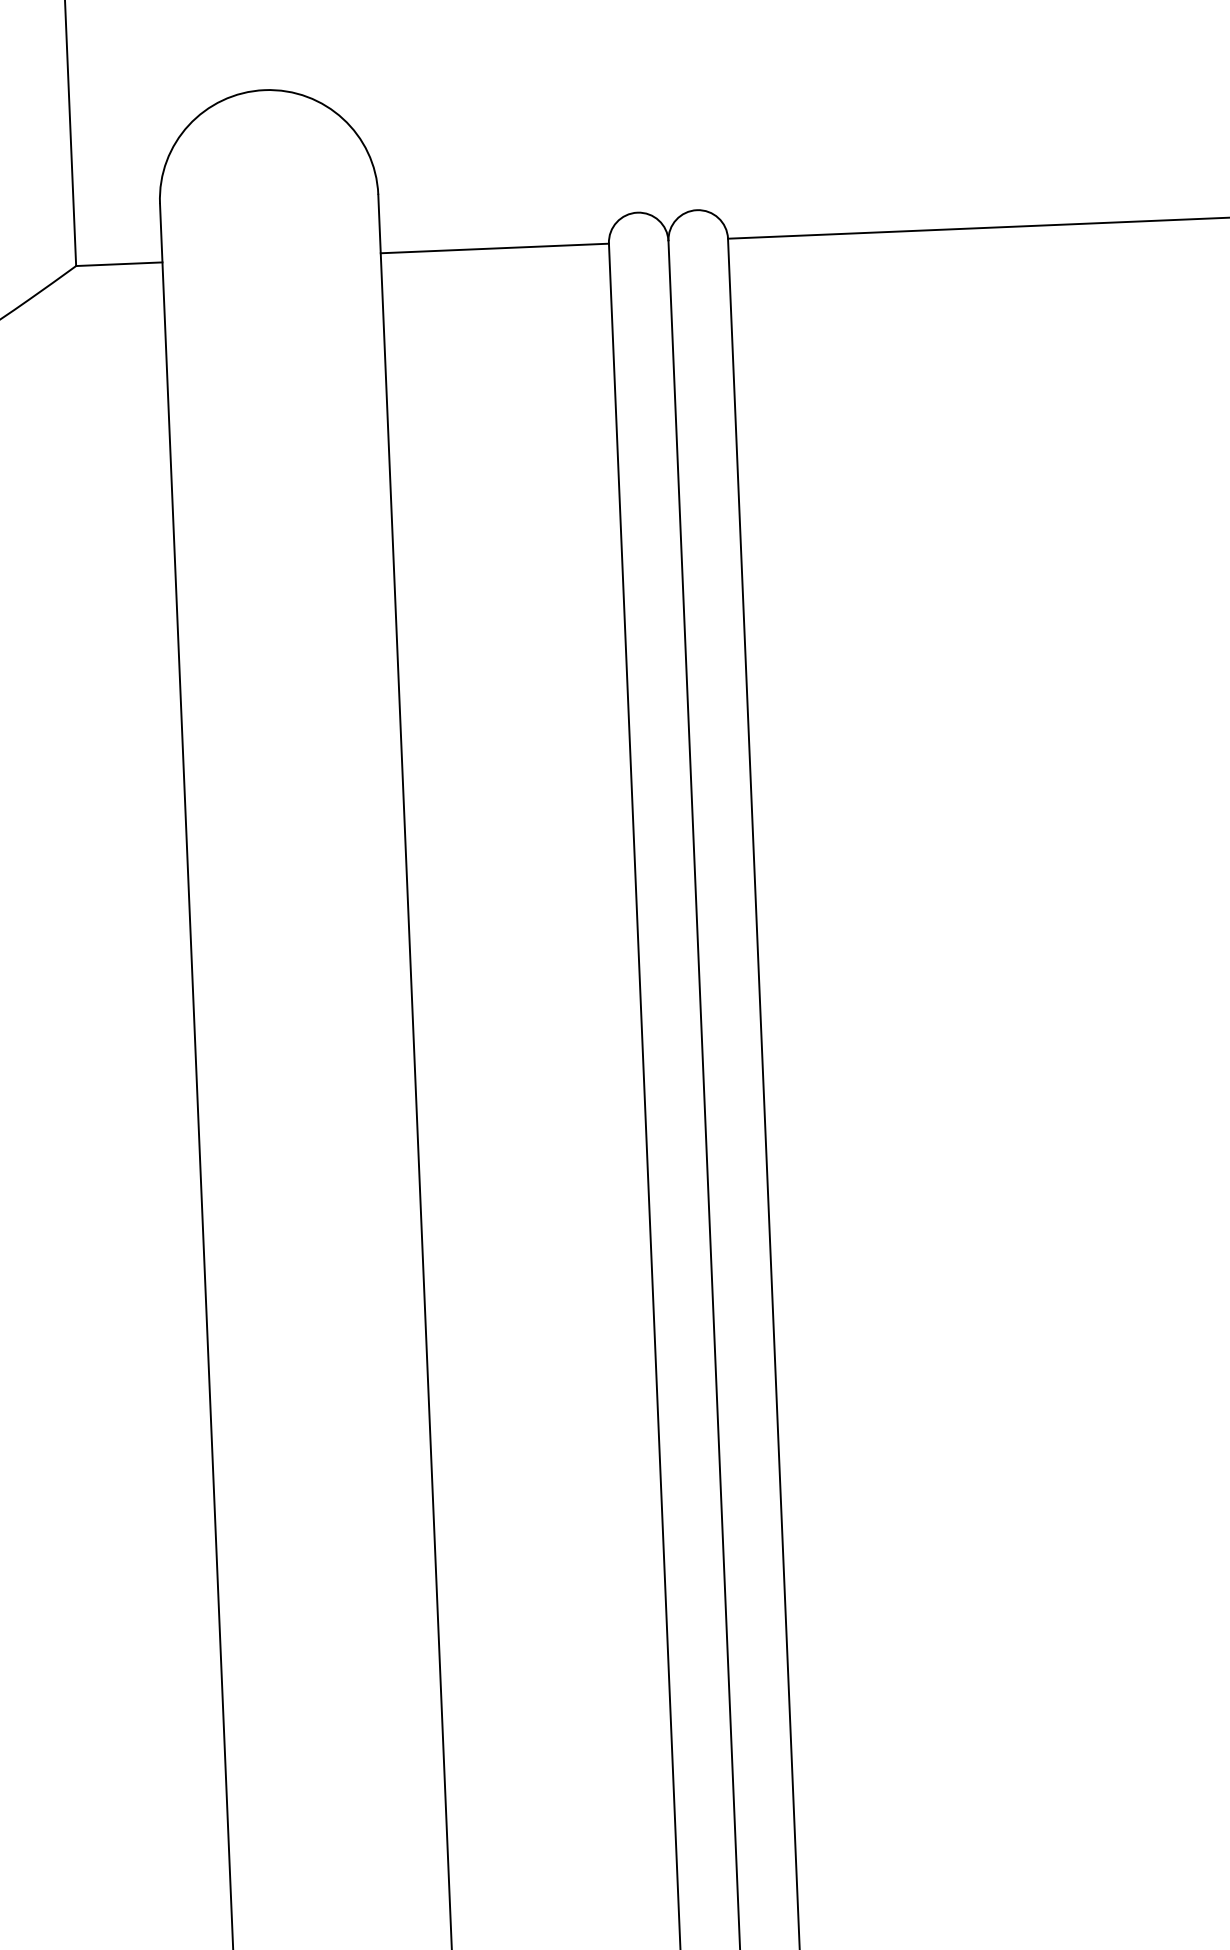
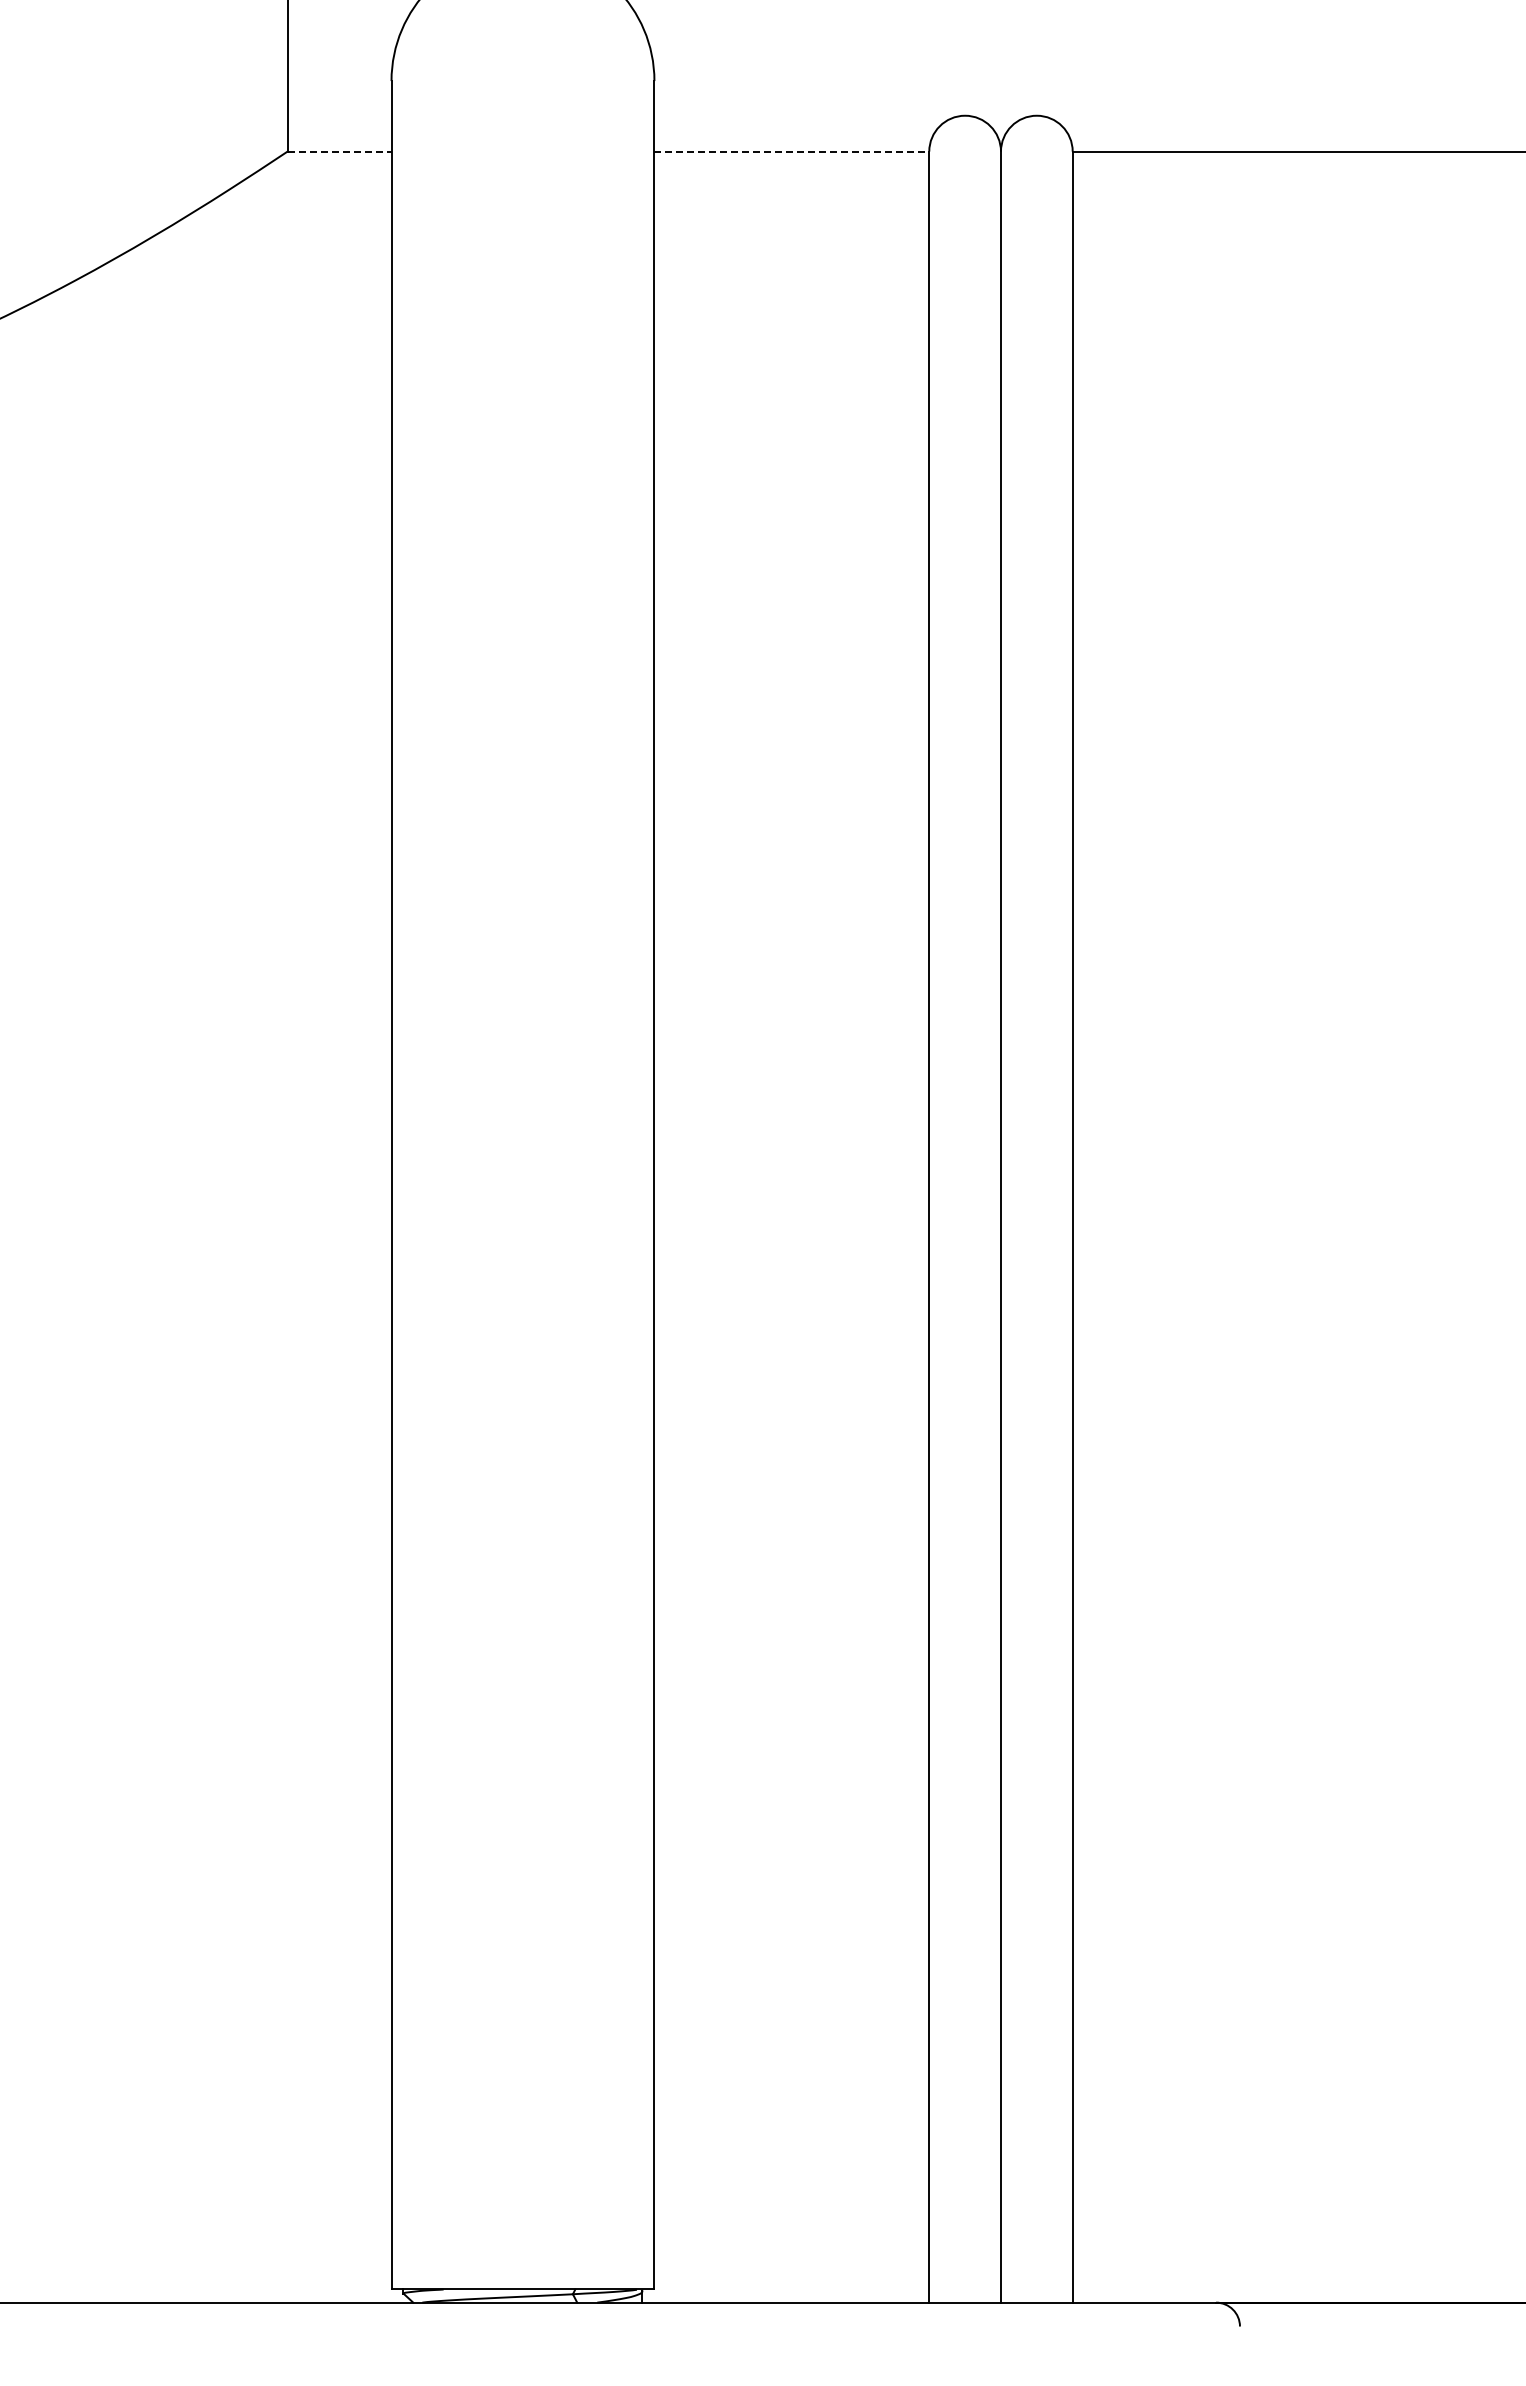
line: (495, 248) -> (792, 151), solid -> dashed
line: (119, 264) -> (339, 151), solid -> dashed

